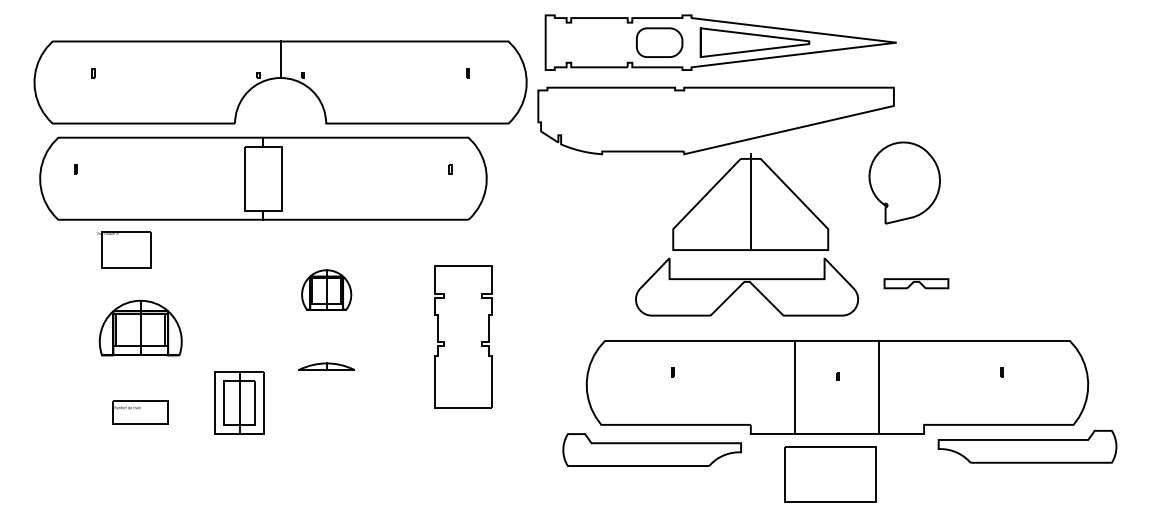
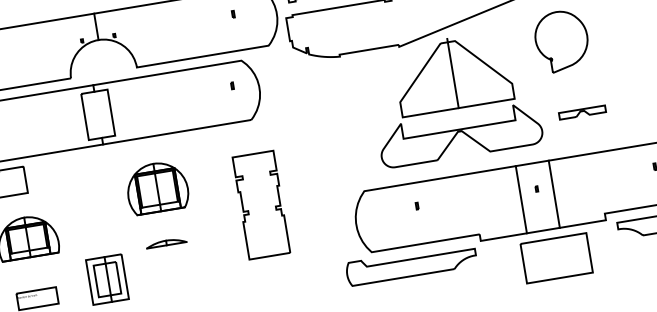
part: (326, 289) -> (157, 187), size x1.67
line: (794, 386) -> (521, 199), moved
line: (879, 386) -> (554, 193), moved
part: (830, 474) -> (556, 258), moved

